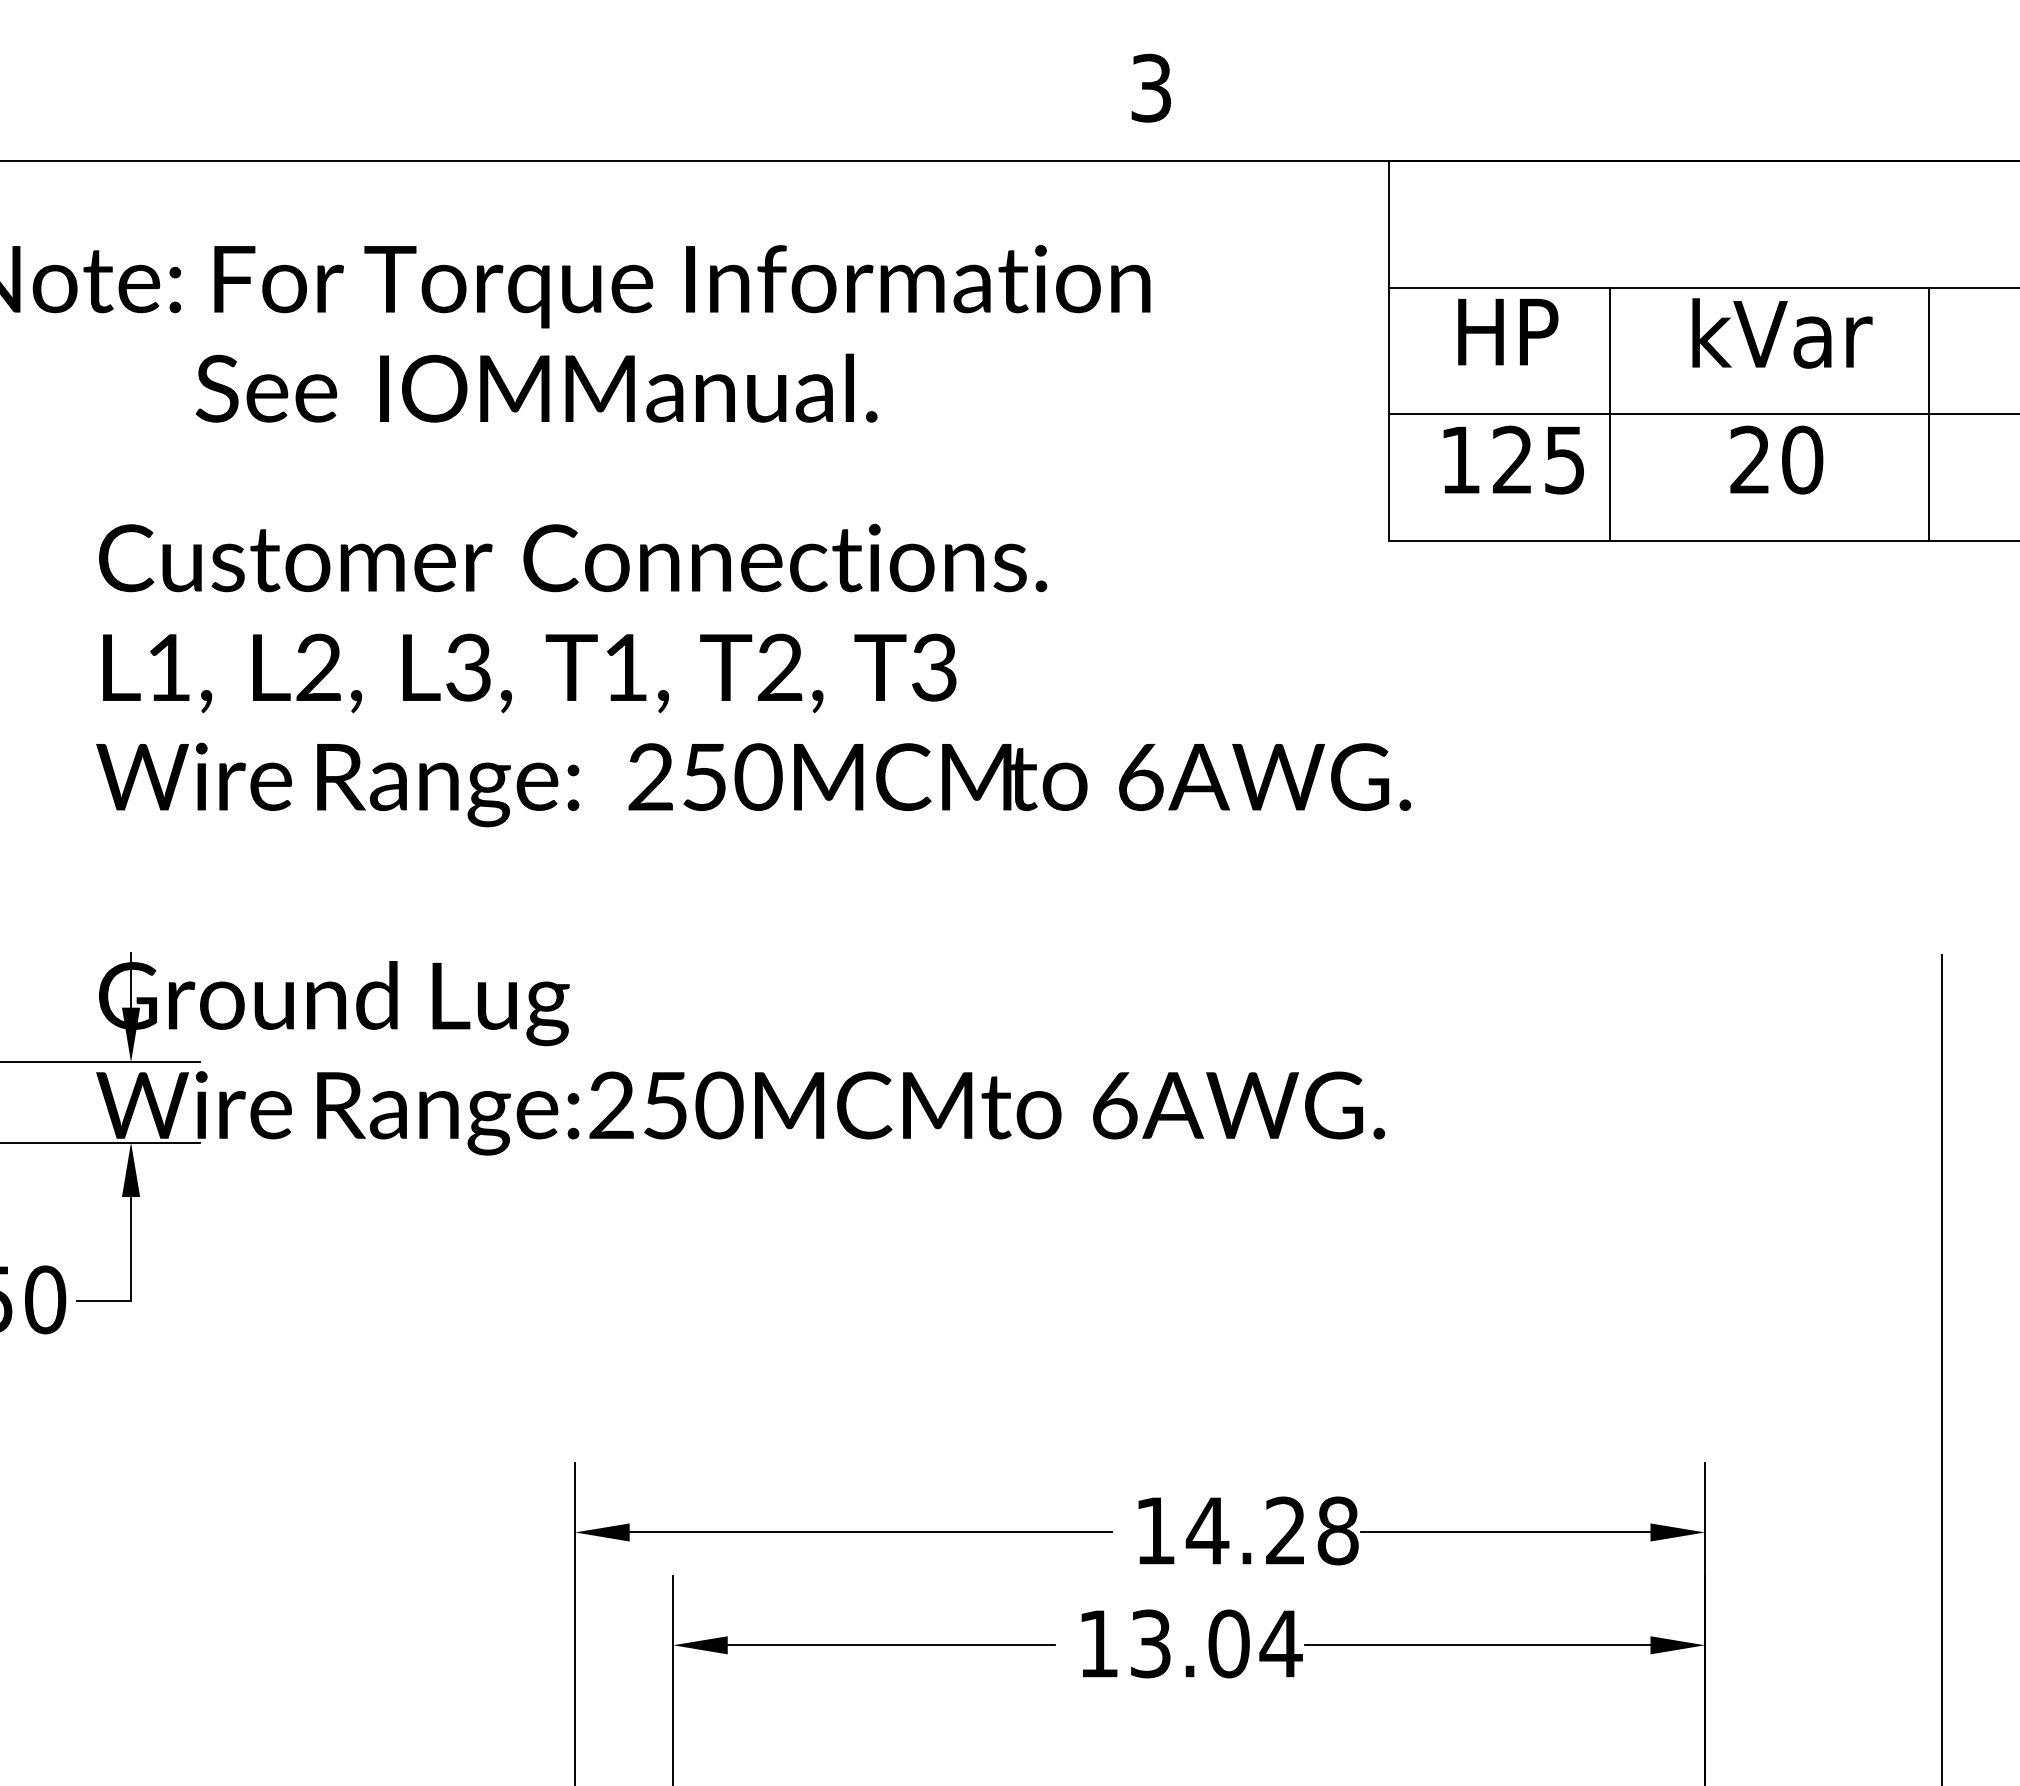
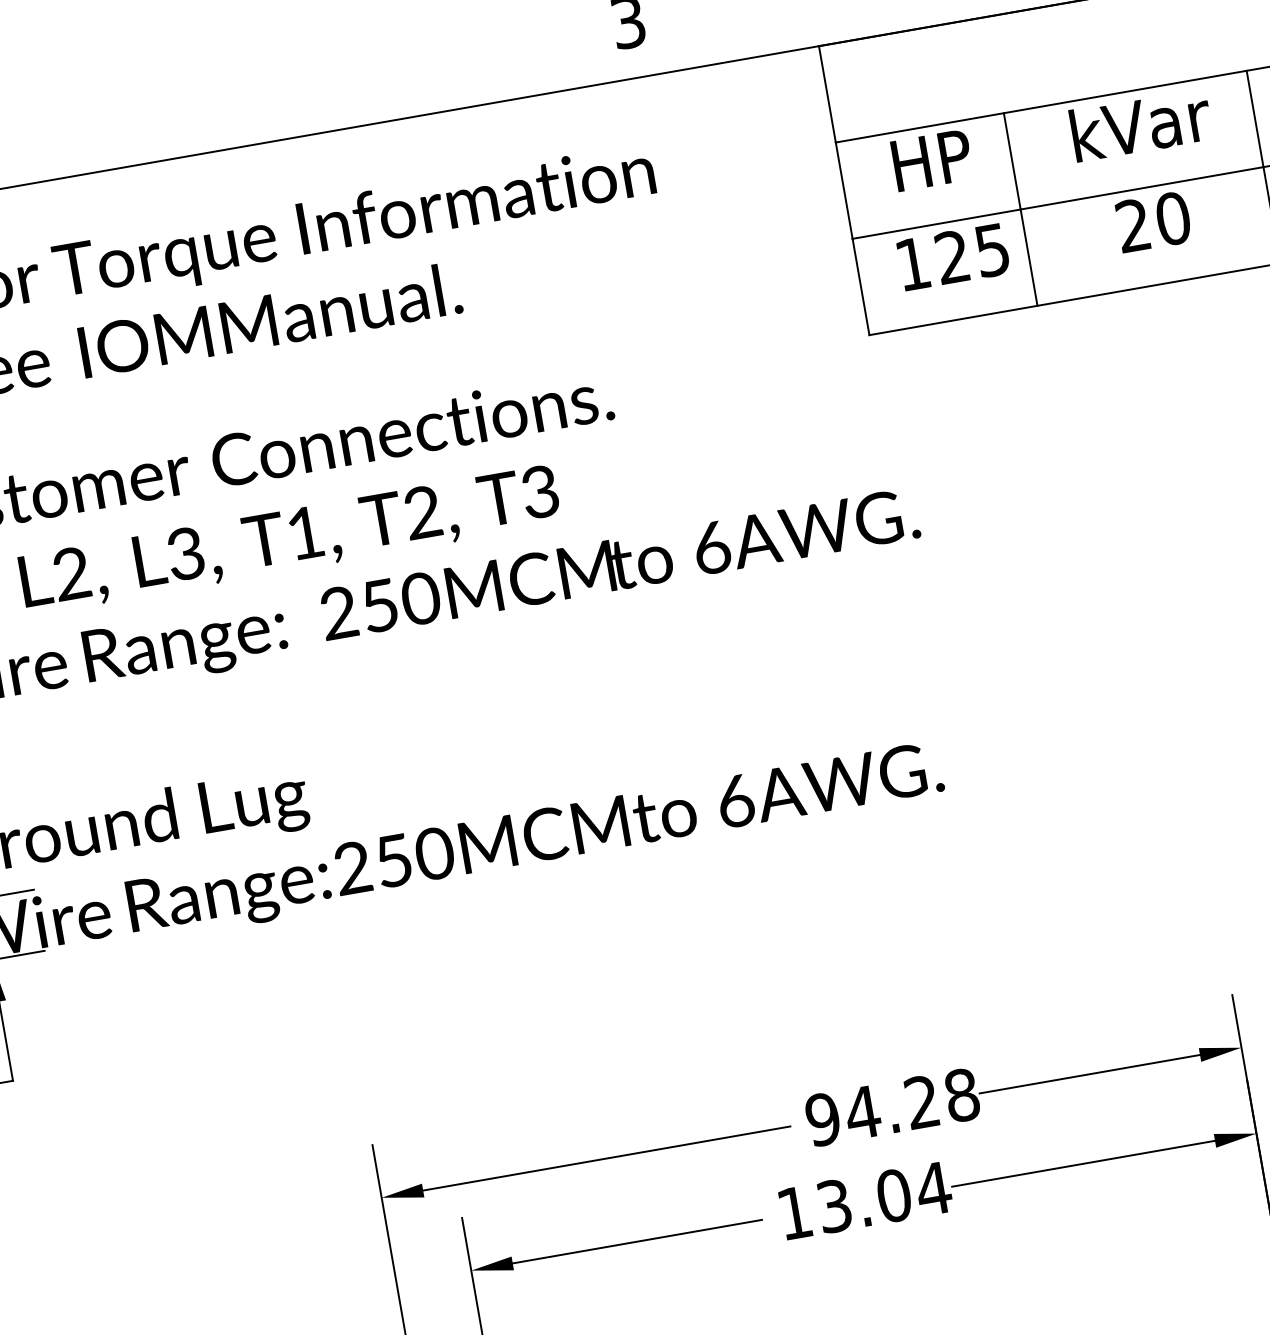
text: (1154, 1530) -> (822, 1119), 14.28 -> 94.28

